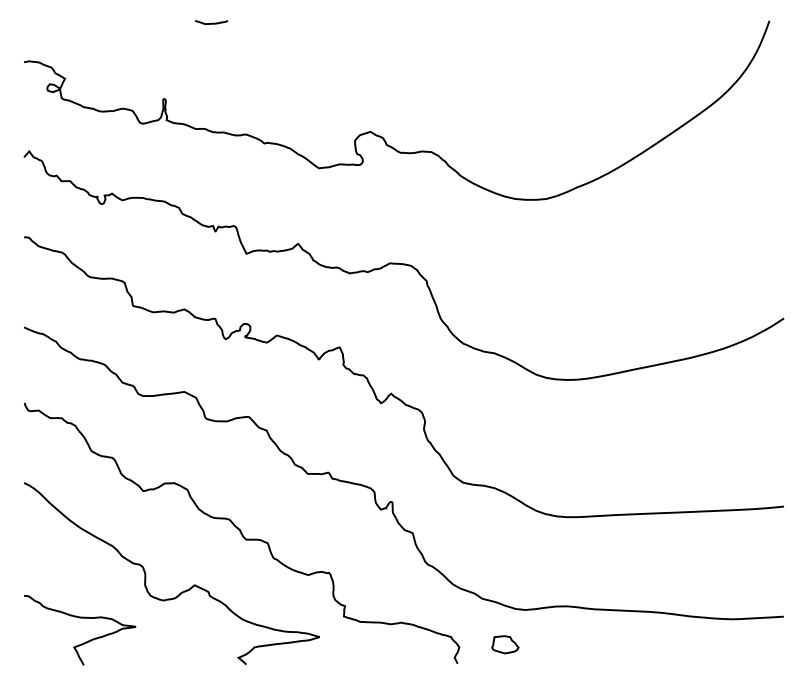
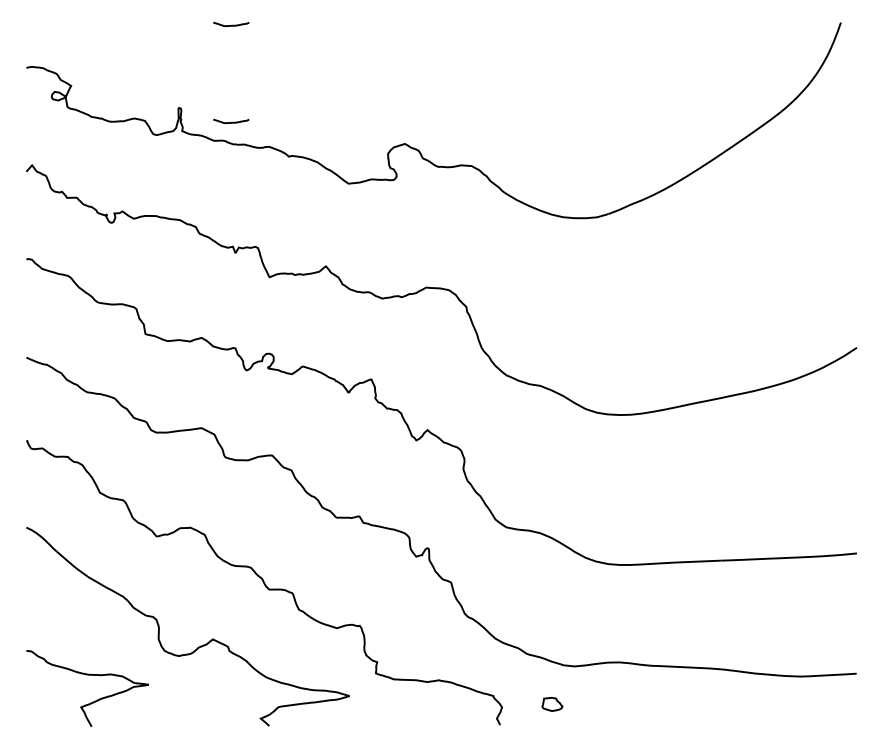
curve: (211, 111) -> (231, 121), added
part: (505, 644) -> (552, 704), size x0.7

